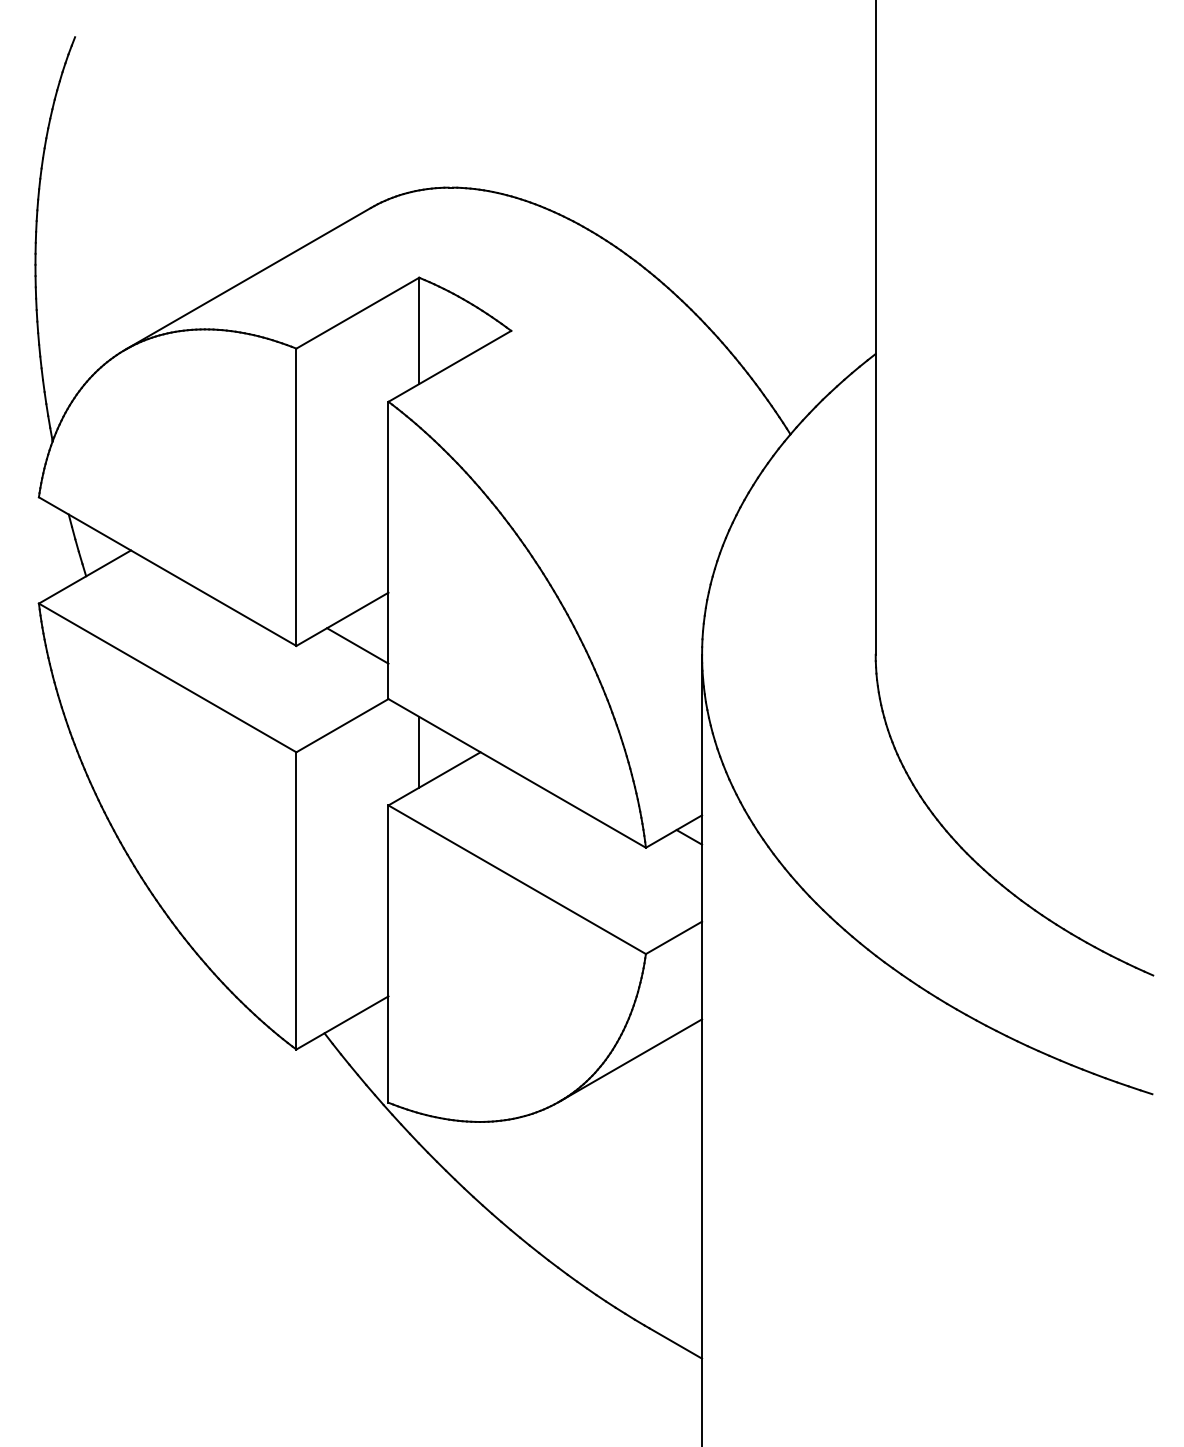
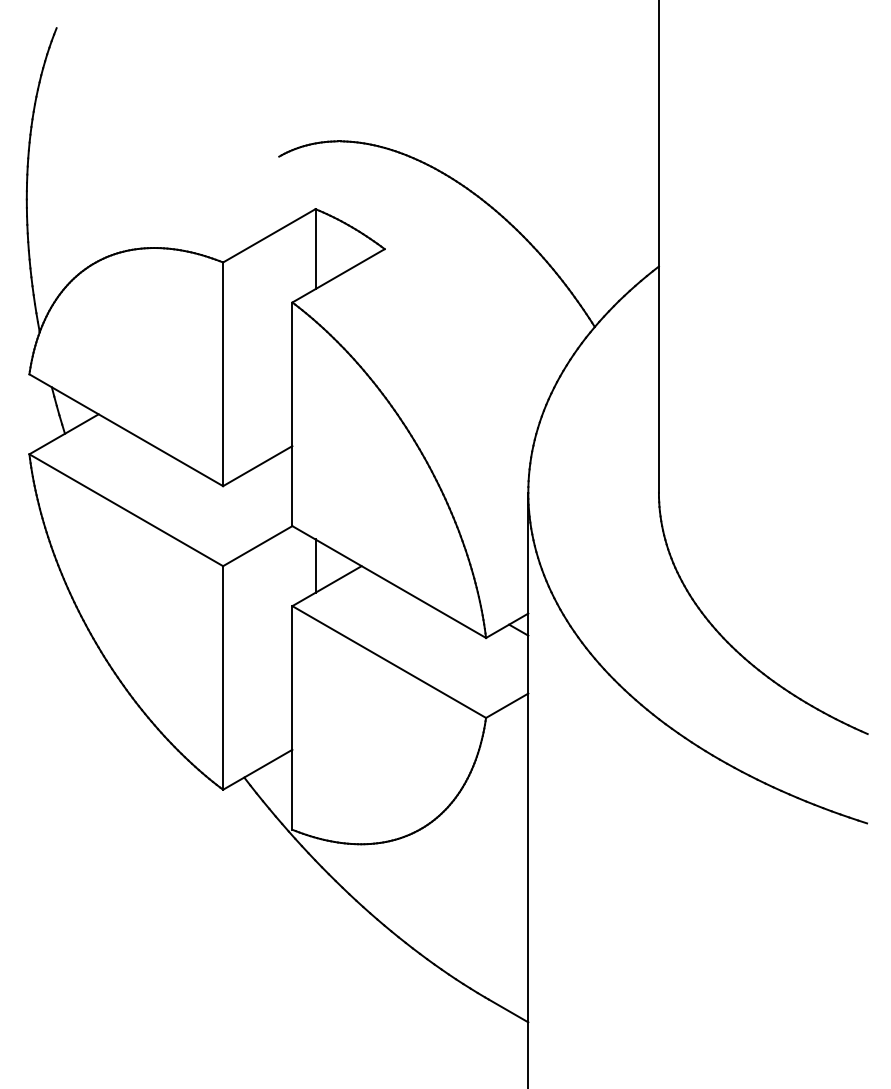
line: (247, 278) -> (186, 209), removed
line: (357, 645) -> (269, 485), removed
line: (630, 1060) -> (474, 798), removed

